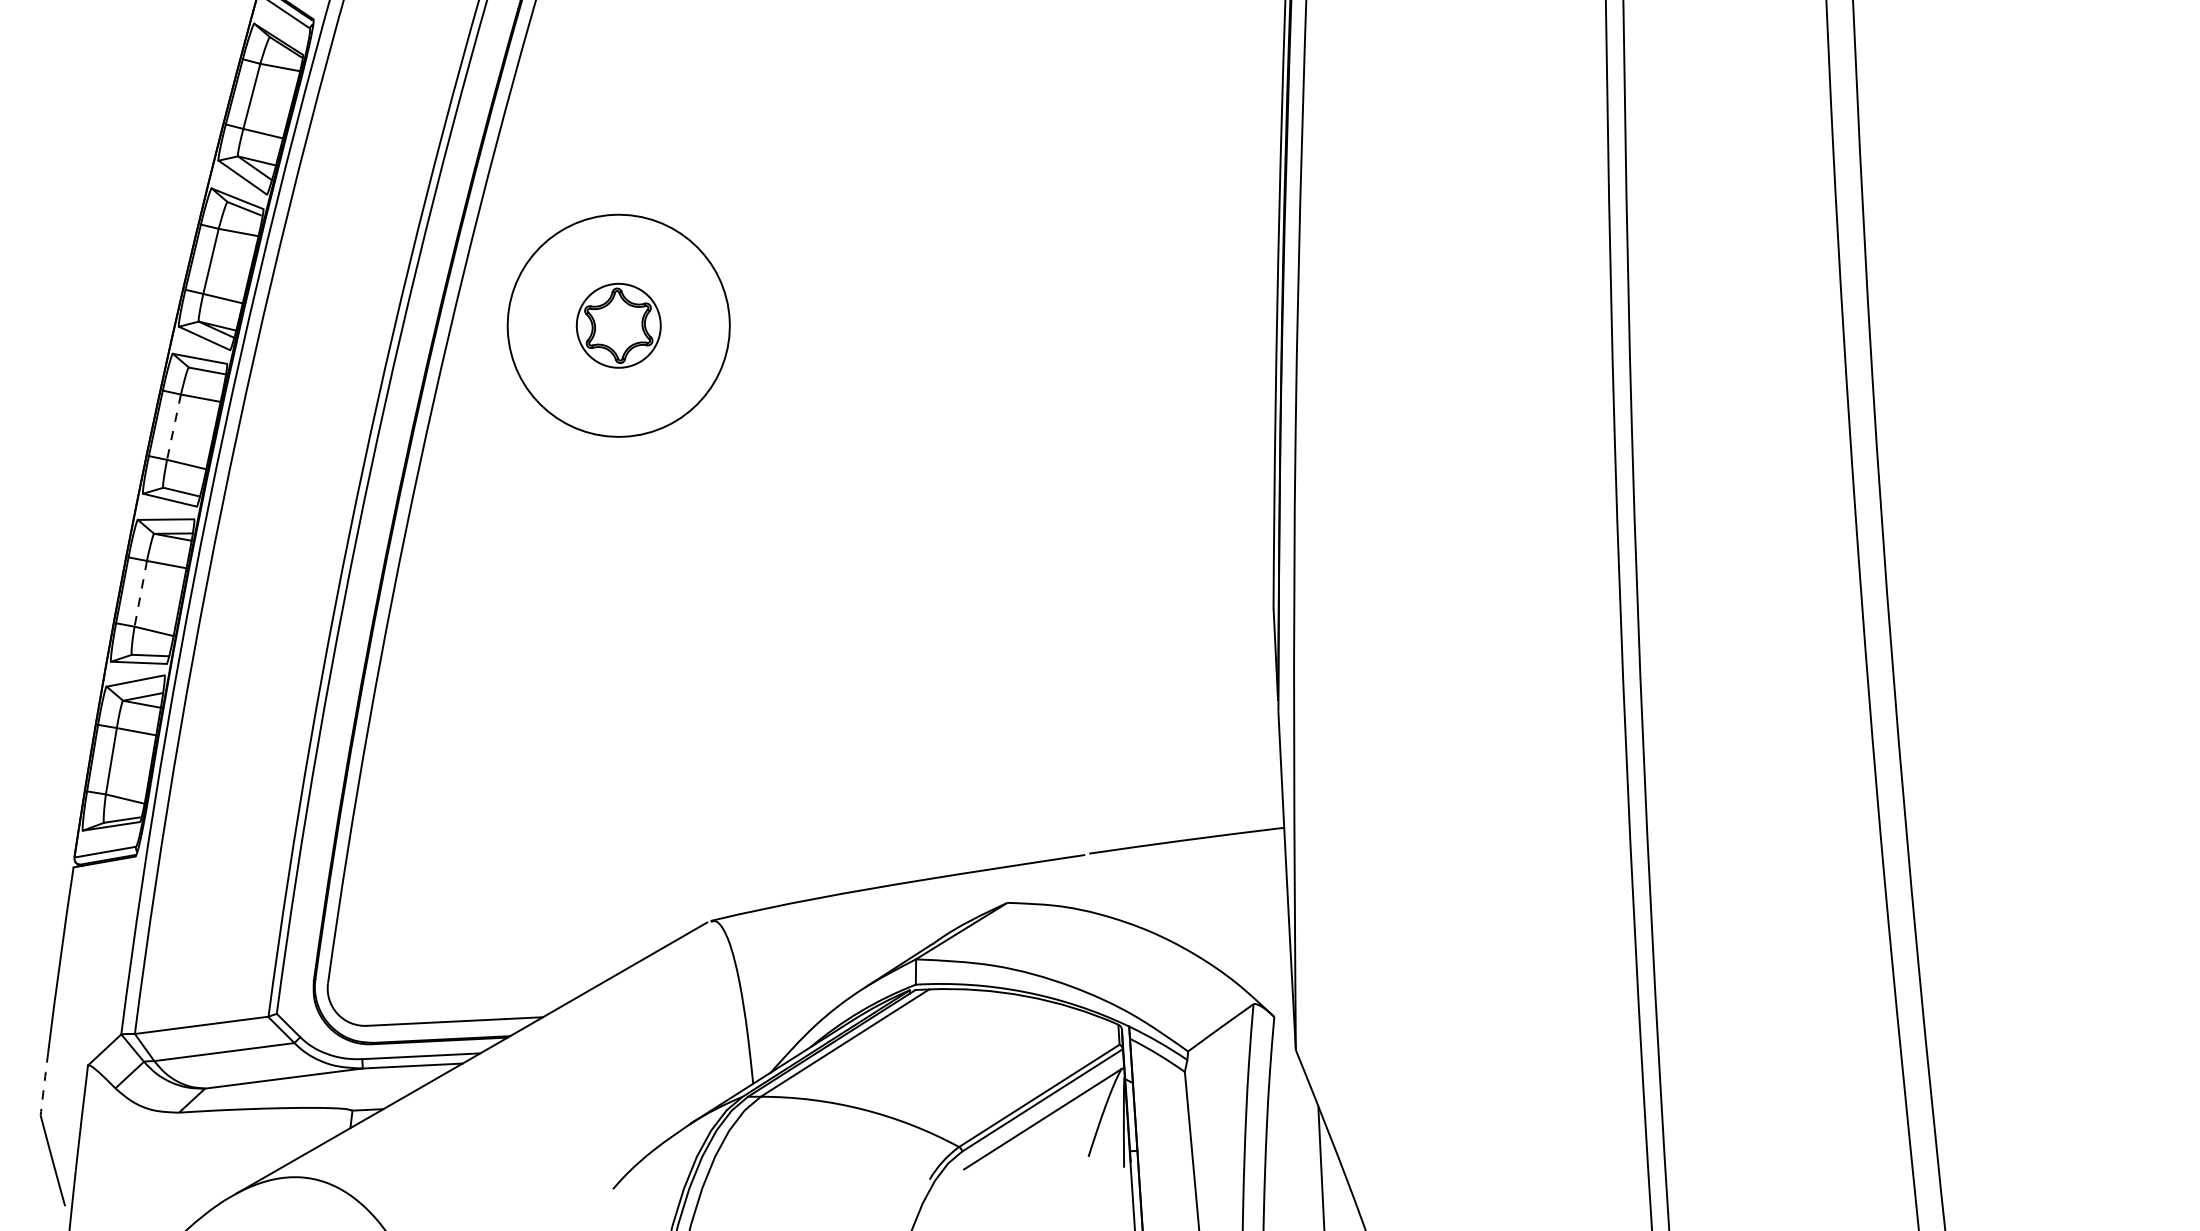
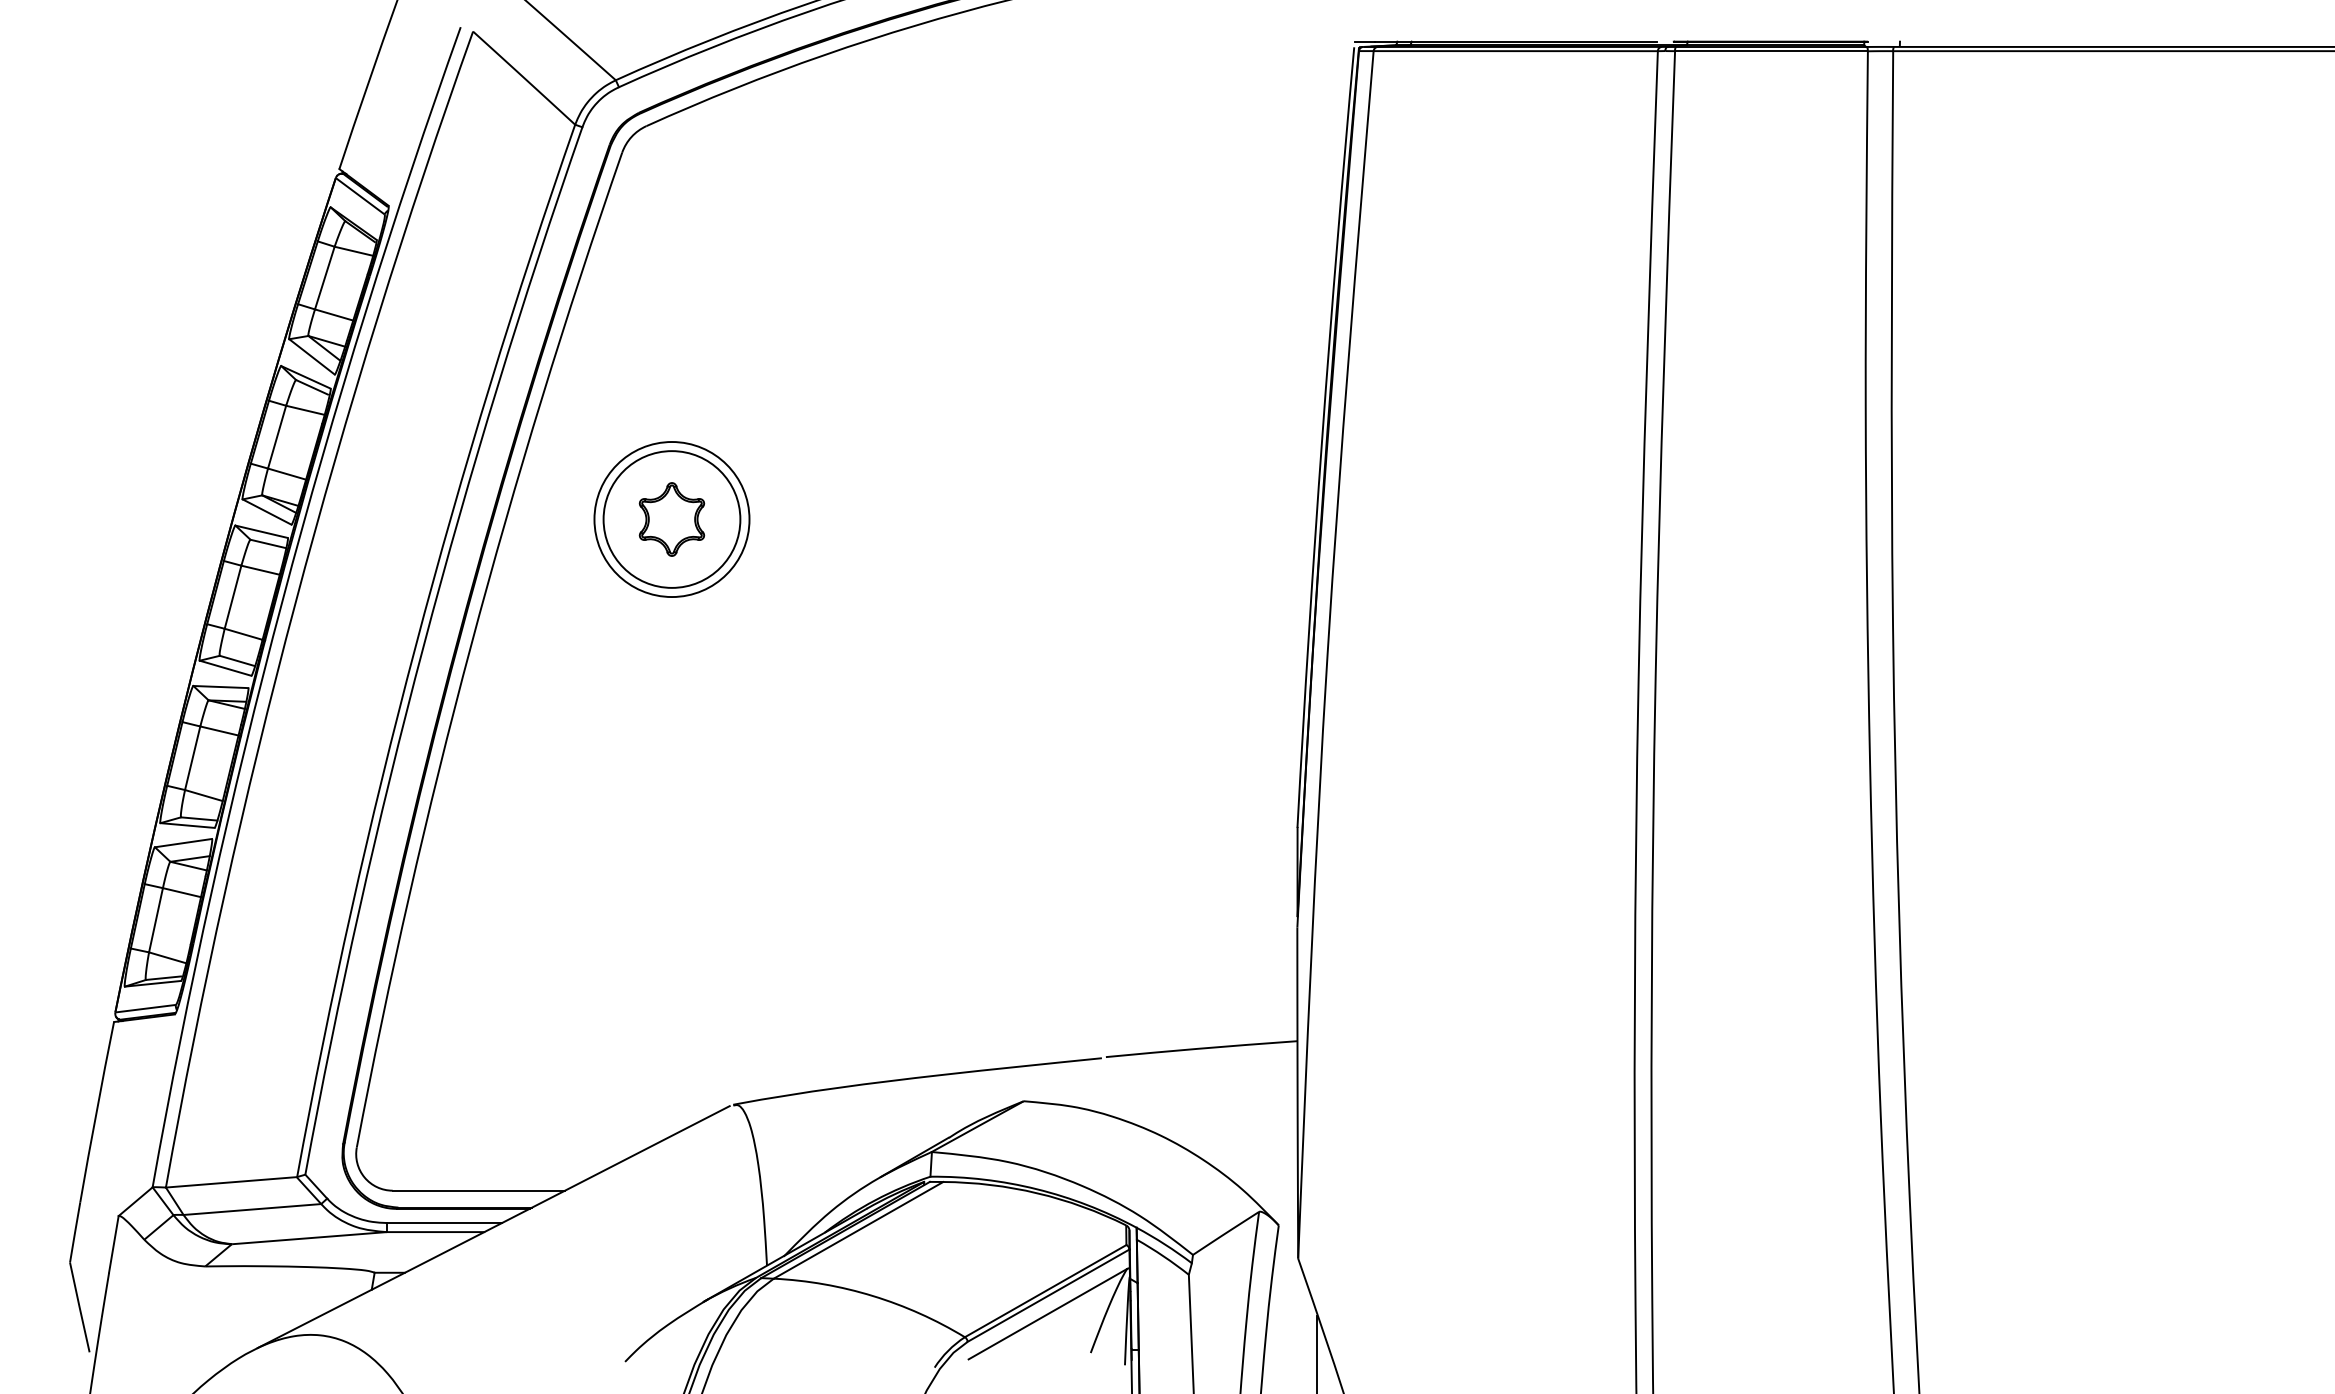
circle: (618, 325) -> (671, 519), size x0.71
circle: (618, 325) -> (671, 519), size x1.67
line: (174, 427) -> (233, 597), dashed -> solid
line: (140, 594) -> (192, 758), dashed -> solid
arc: (44, 1084) -> (75, 1232), dashed -> solid

